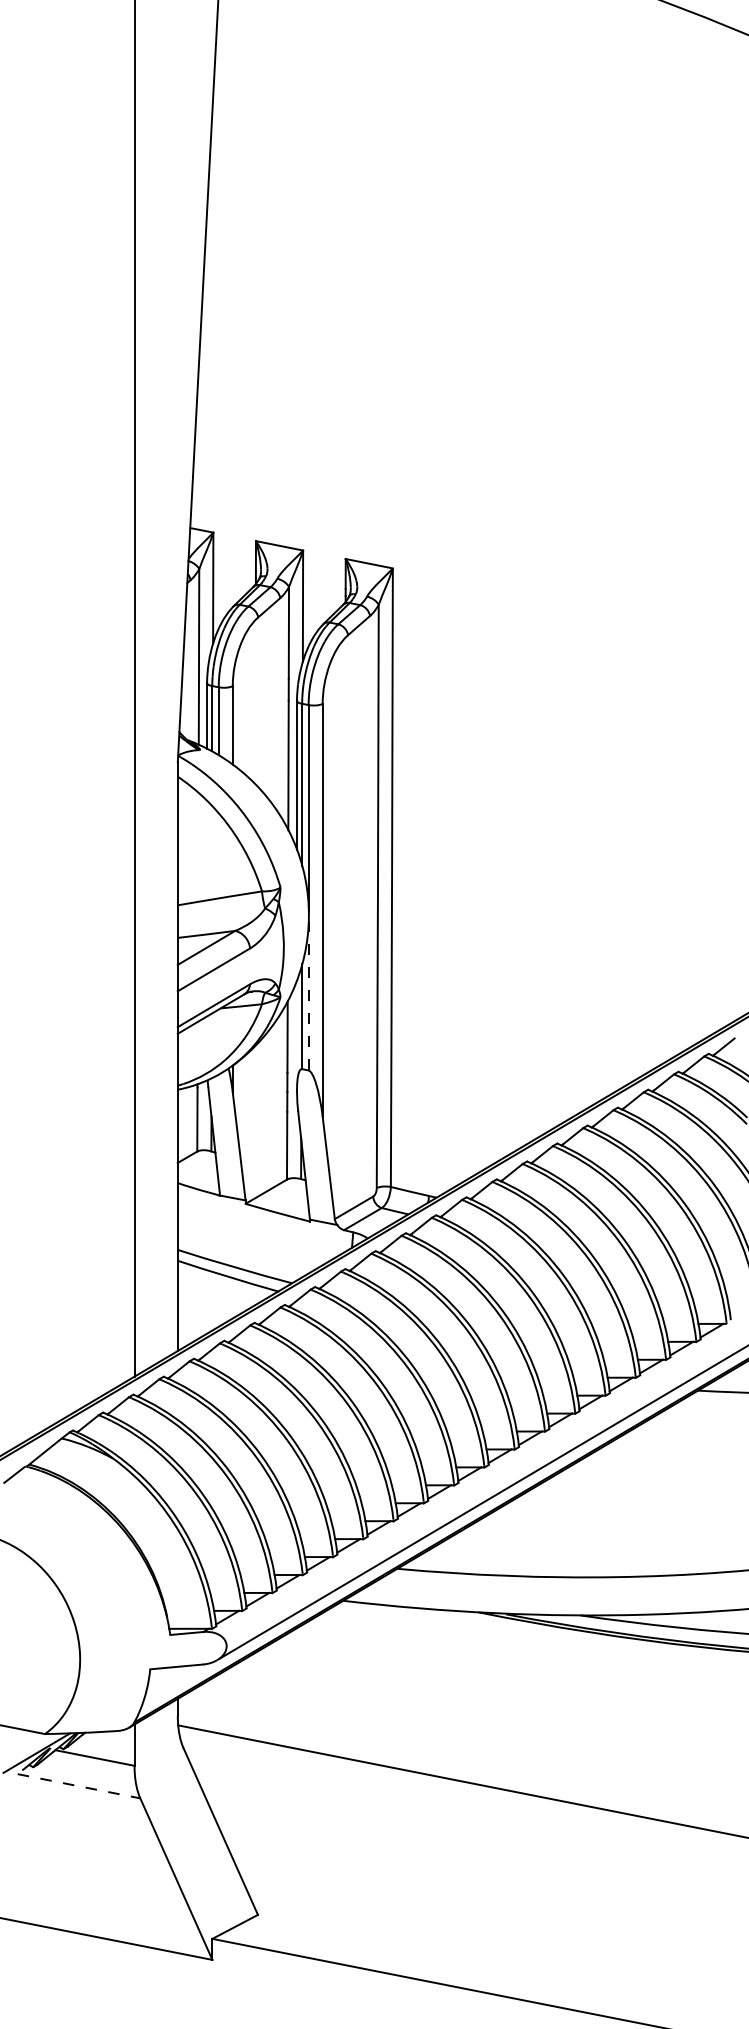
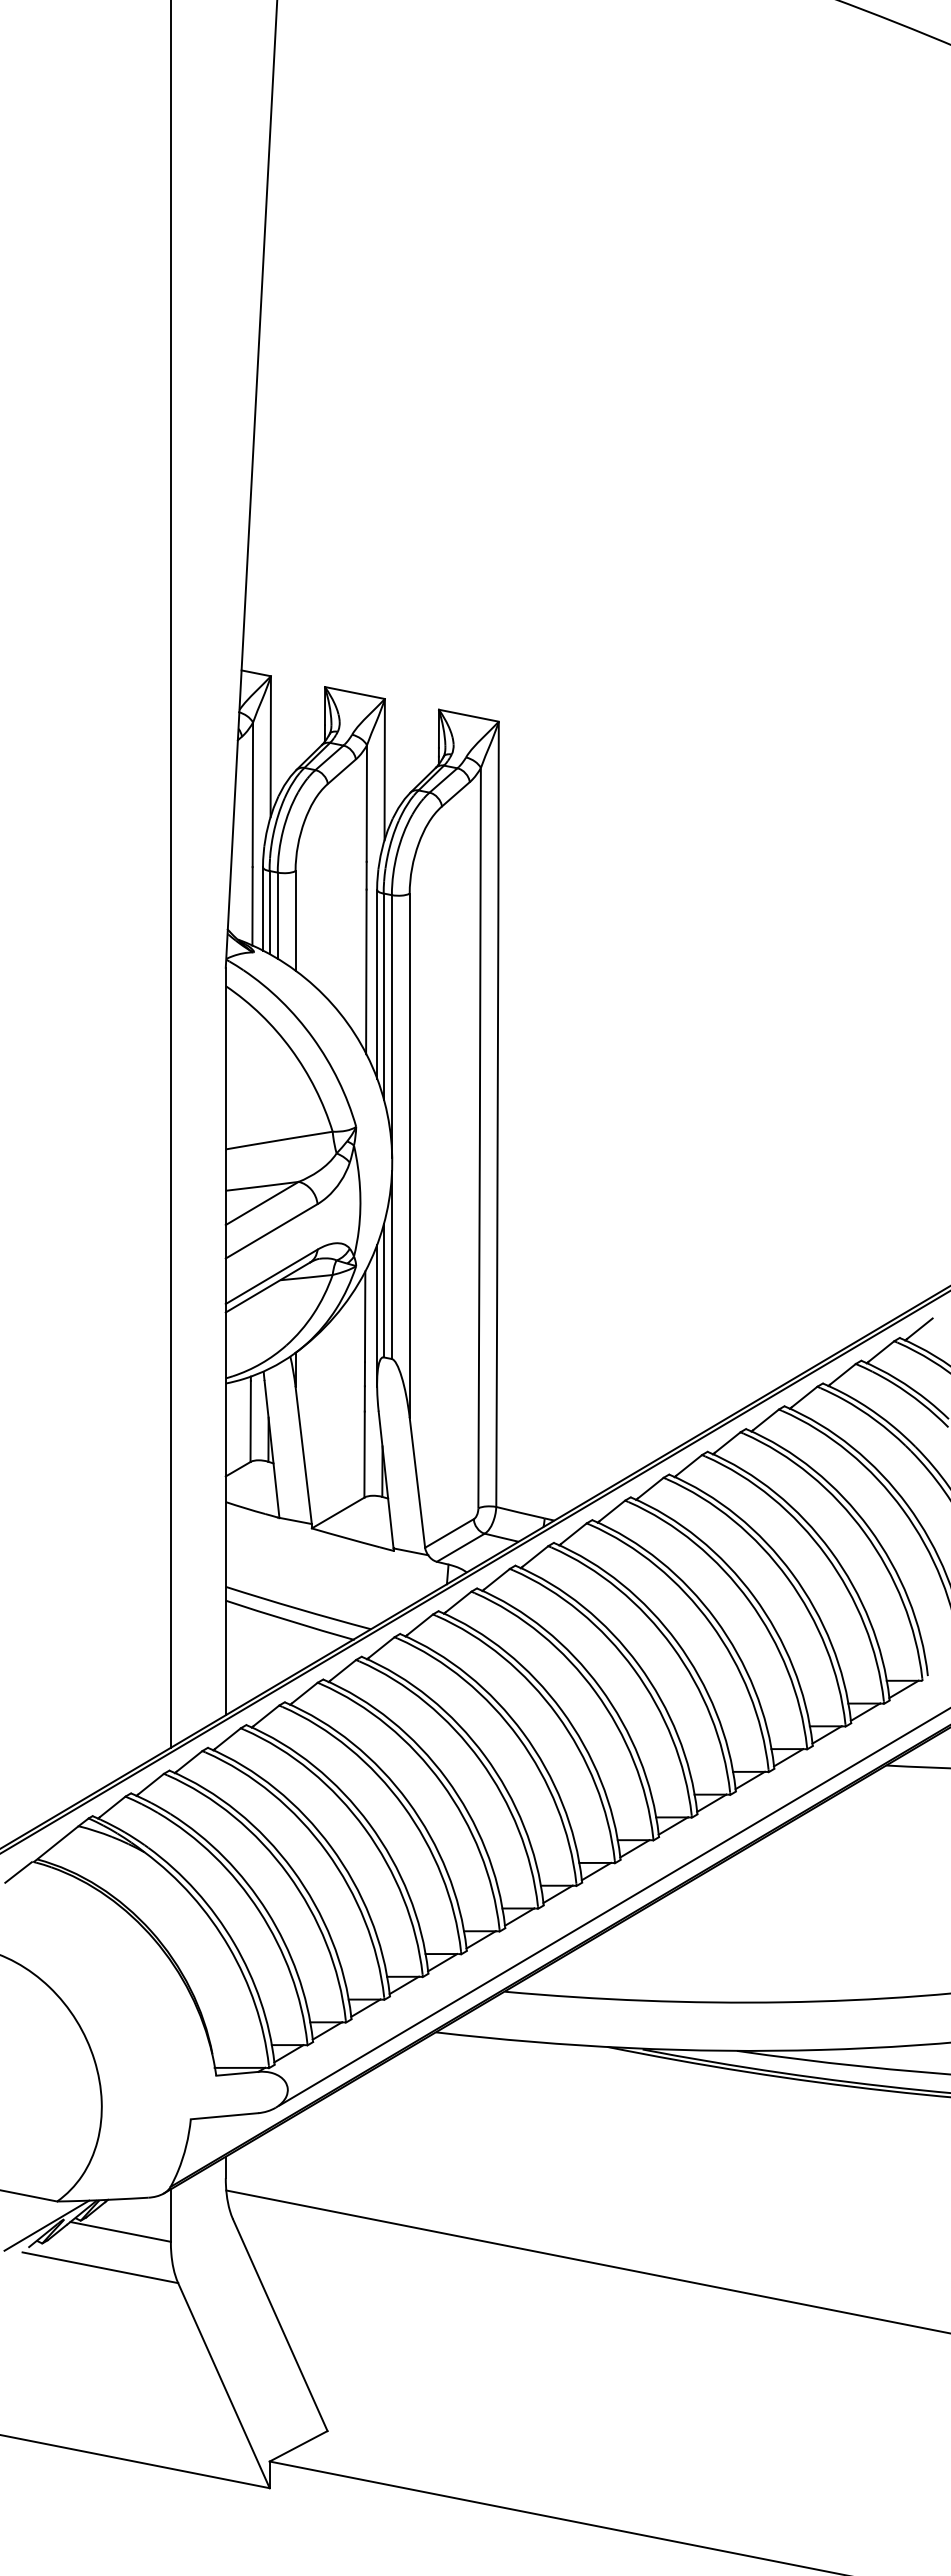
line: (308, 995) -> (391, 1264), dashed -> solid
line: (297, 1036) -> (377, 1315), added
line: (79, 1786) -> (100, 2267), dashed -> solid

